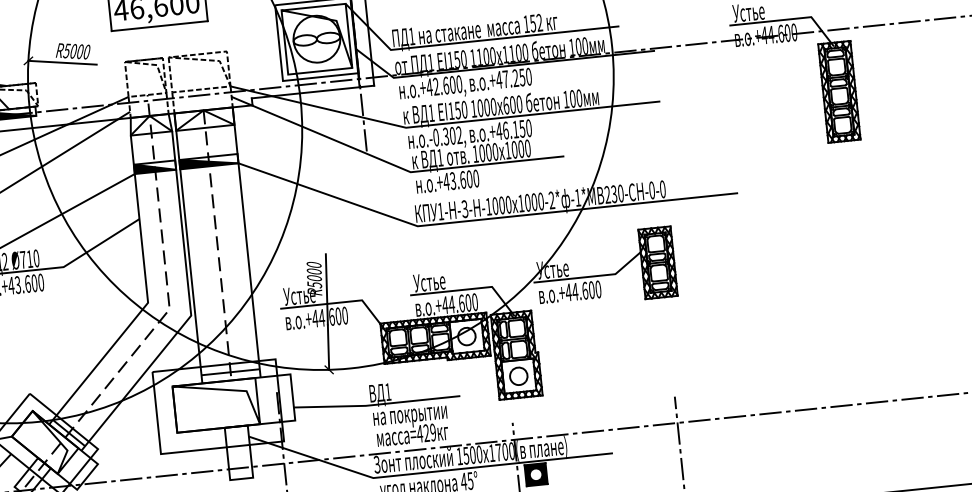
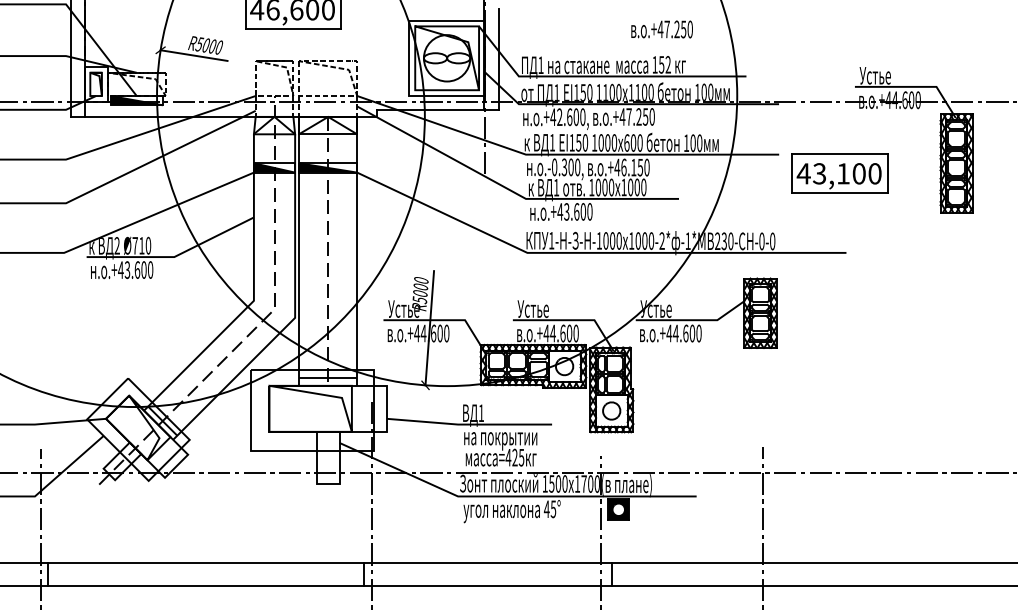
part: (722, 114) -> (839, 173), added
text: (459, 135) -> (577, 167), .-0.302, -> .-0.300,
text: (433, 432) -> (521, 457), =429 -> =425

